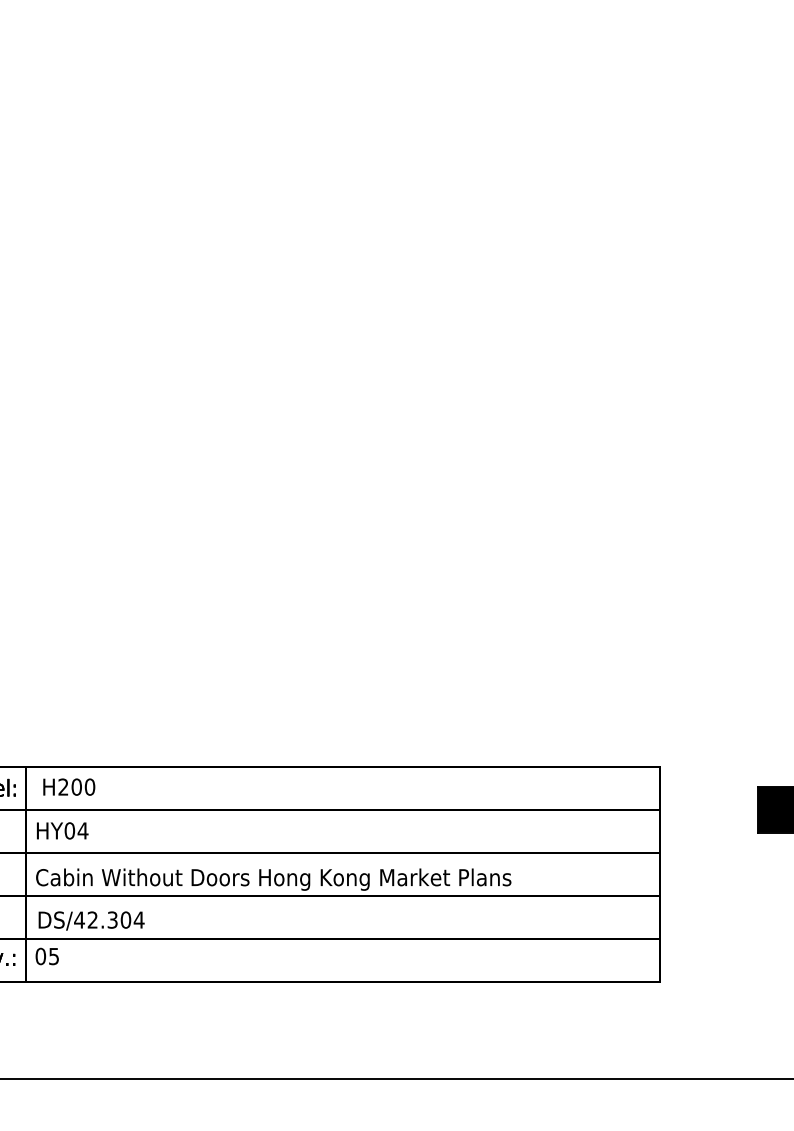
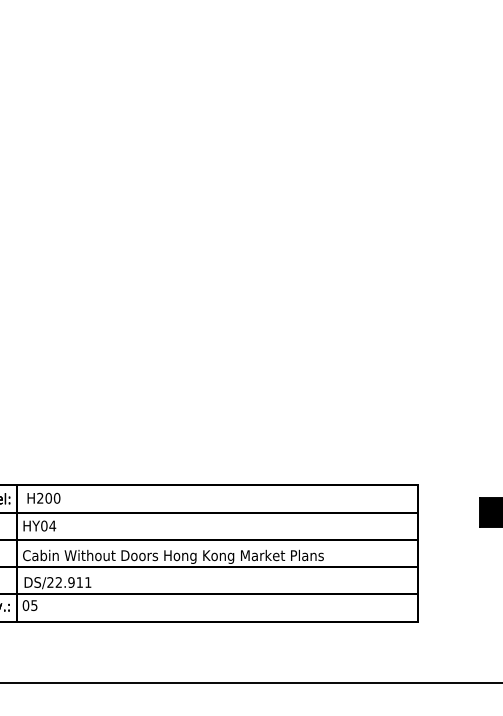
text: (109, 920) -> (69, 582), DS/42.304 -> DS/22.911

